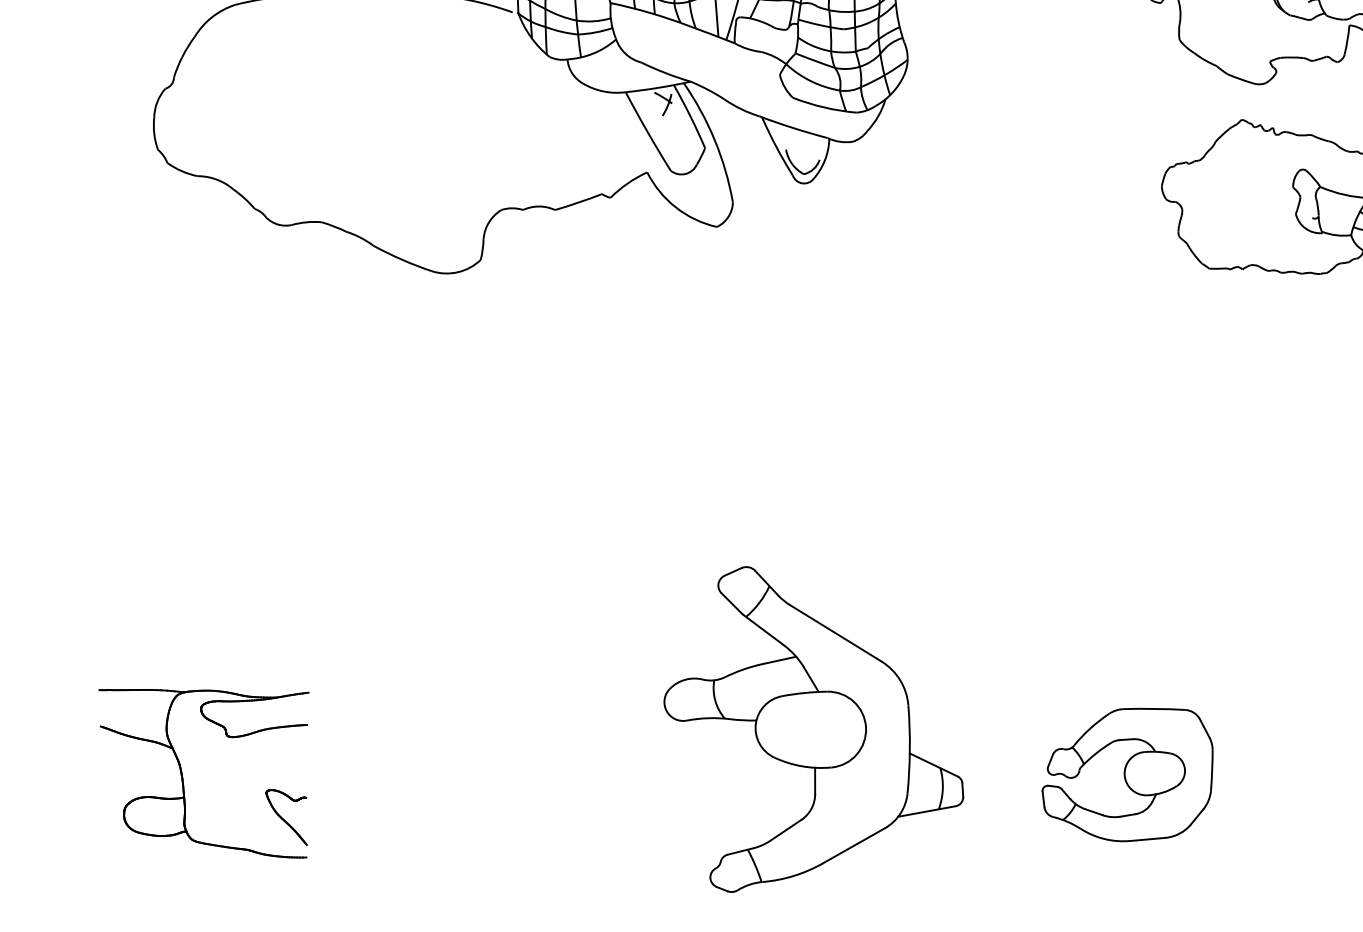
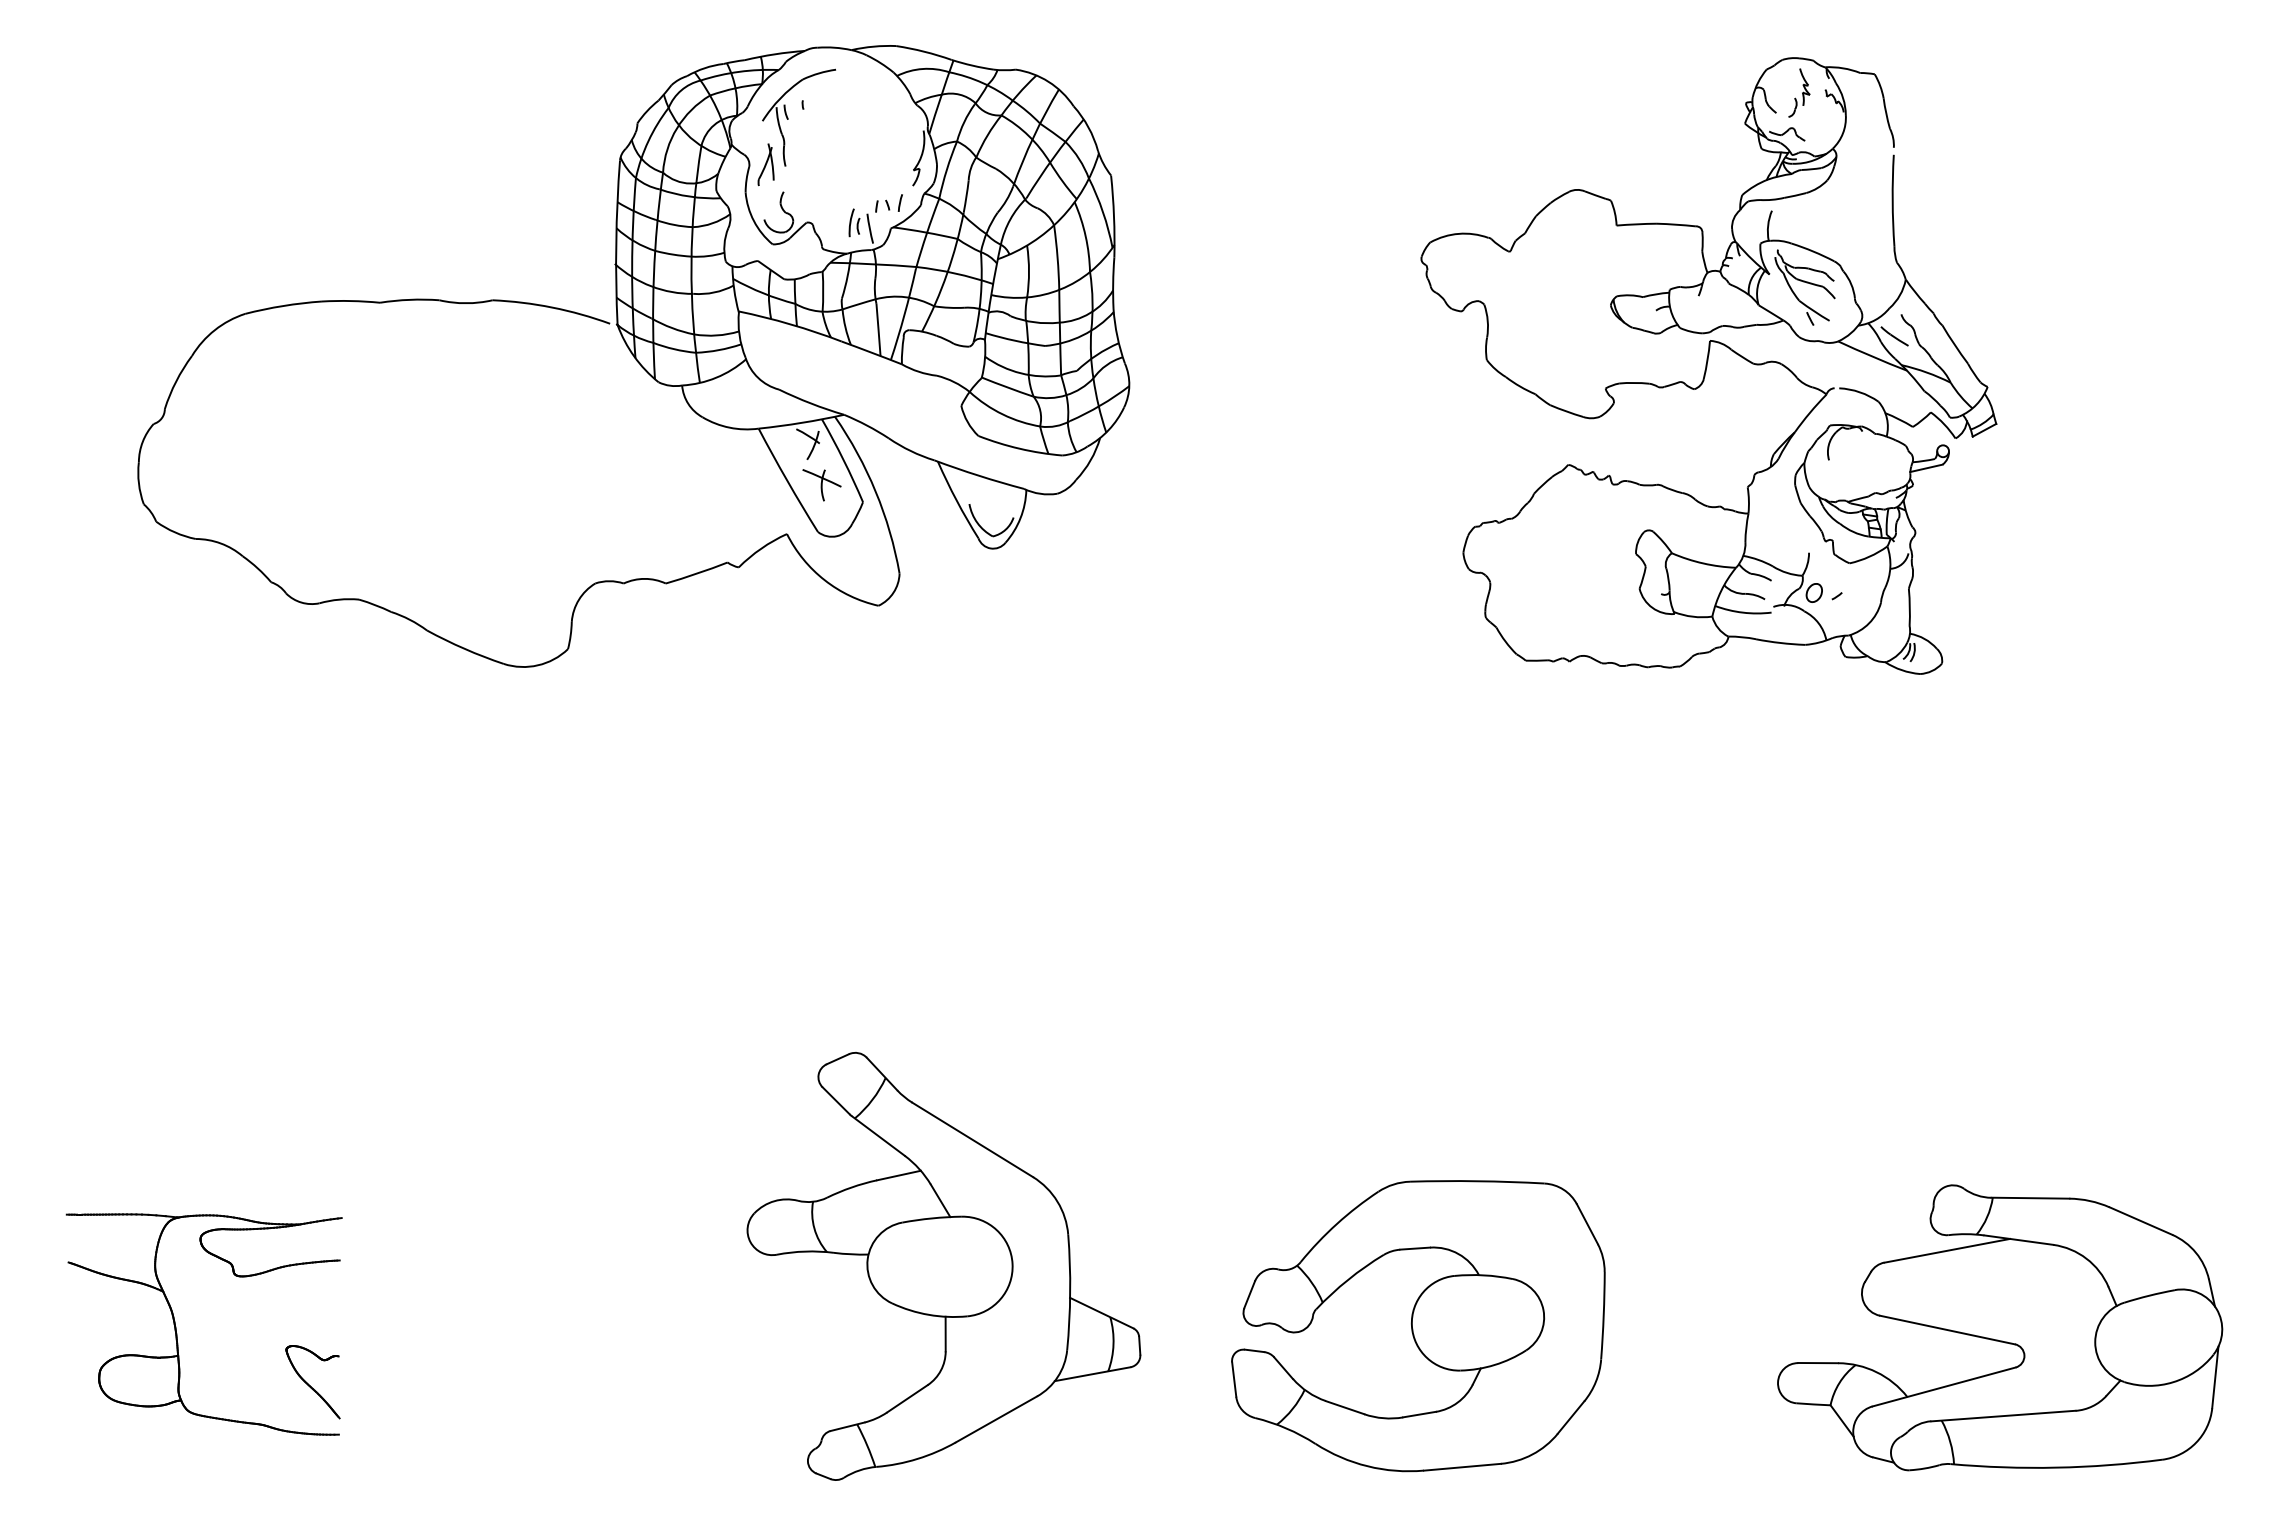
part: (673, 135) -> (821, 485), added
part: (813, 729) -> (943, 1266), moved
part: (1127, 775) -> (1418, 1326), size x1.67

